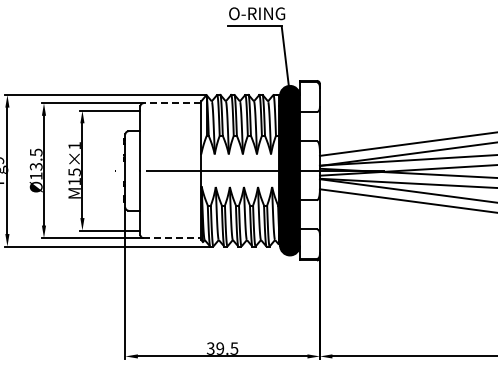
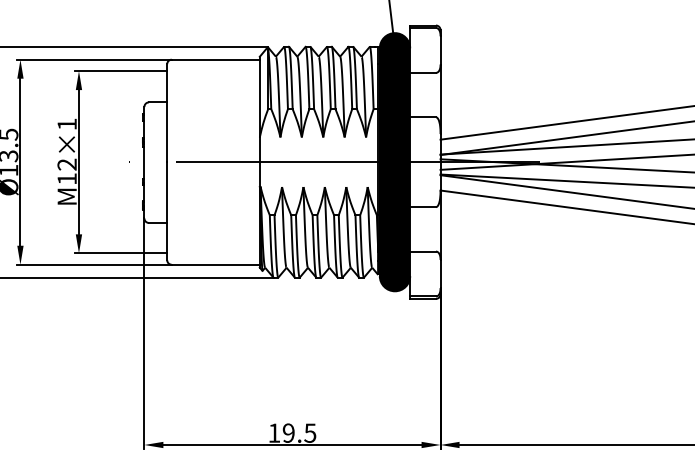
line: (172, 103) -> (216, 59), dashed -> solid
text: (74, 172) -> (66, 164), M15×1 -> M12×1
line: (172, 238) -> (216, 265), dashed -> solid
text: (210, 348) -> (273, 432), 39.5 -> 19.5

